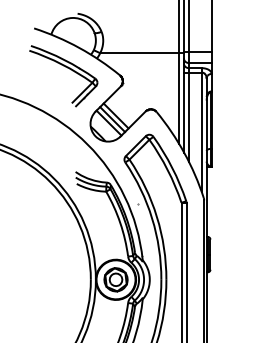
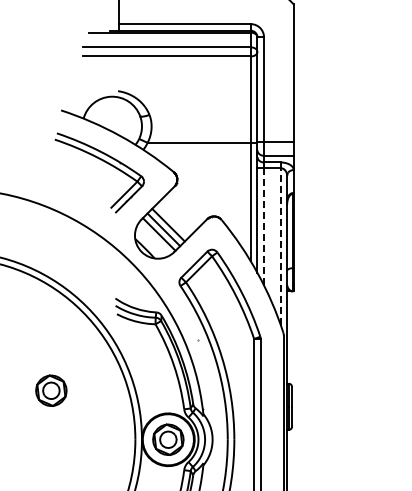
line: (189, 117) -> (264, 226), solid -> dashed
line: (201, 132) -> (280, 246), solid -> dashed
part: (26, 242) -> (51, 390), added

